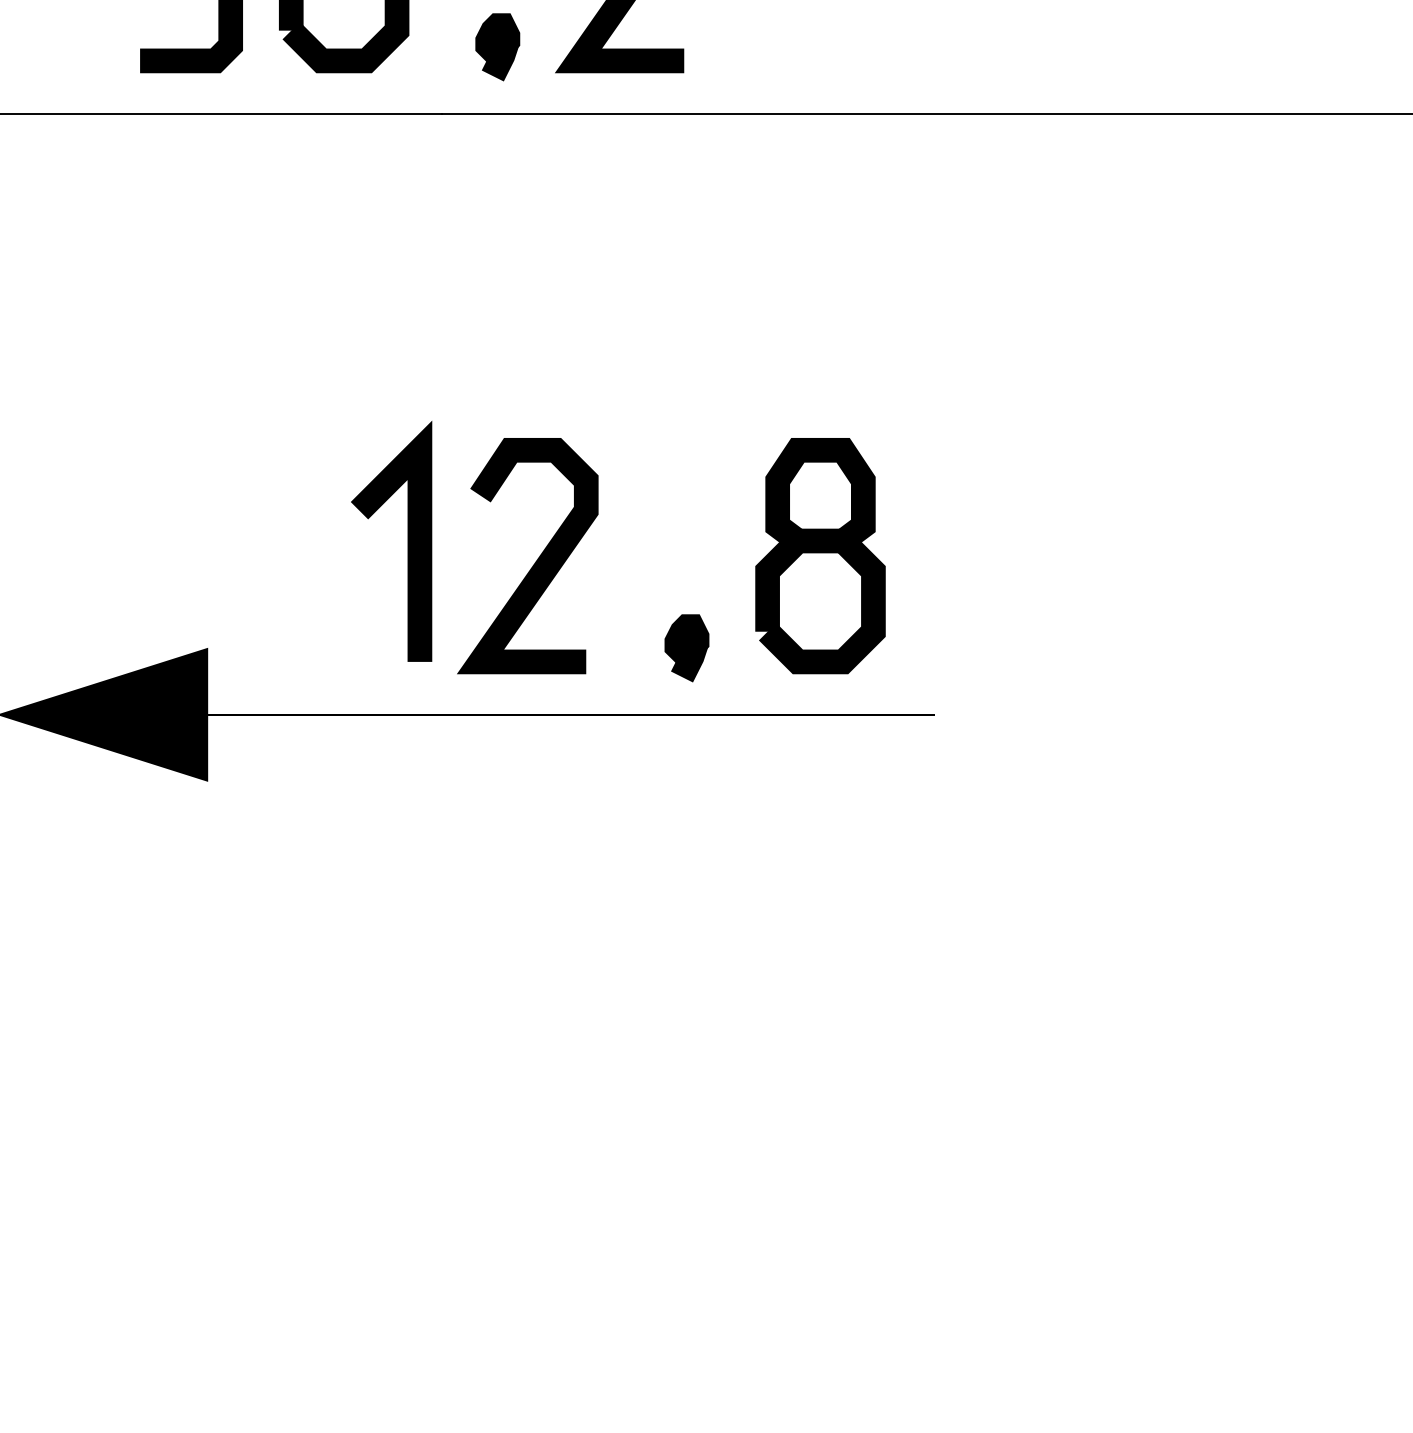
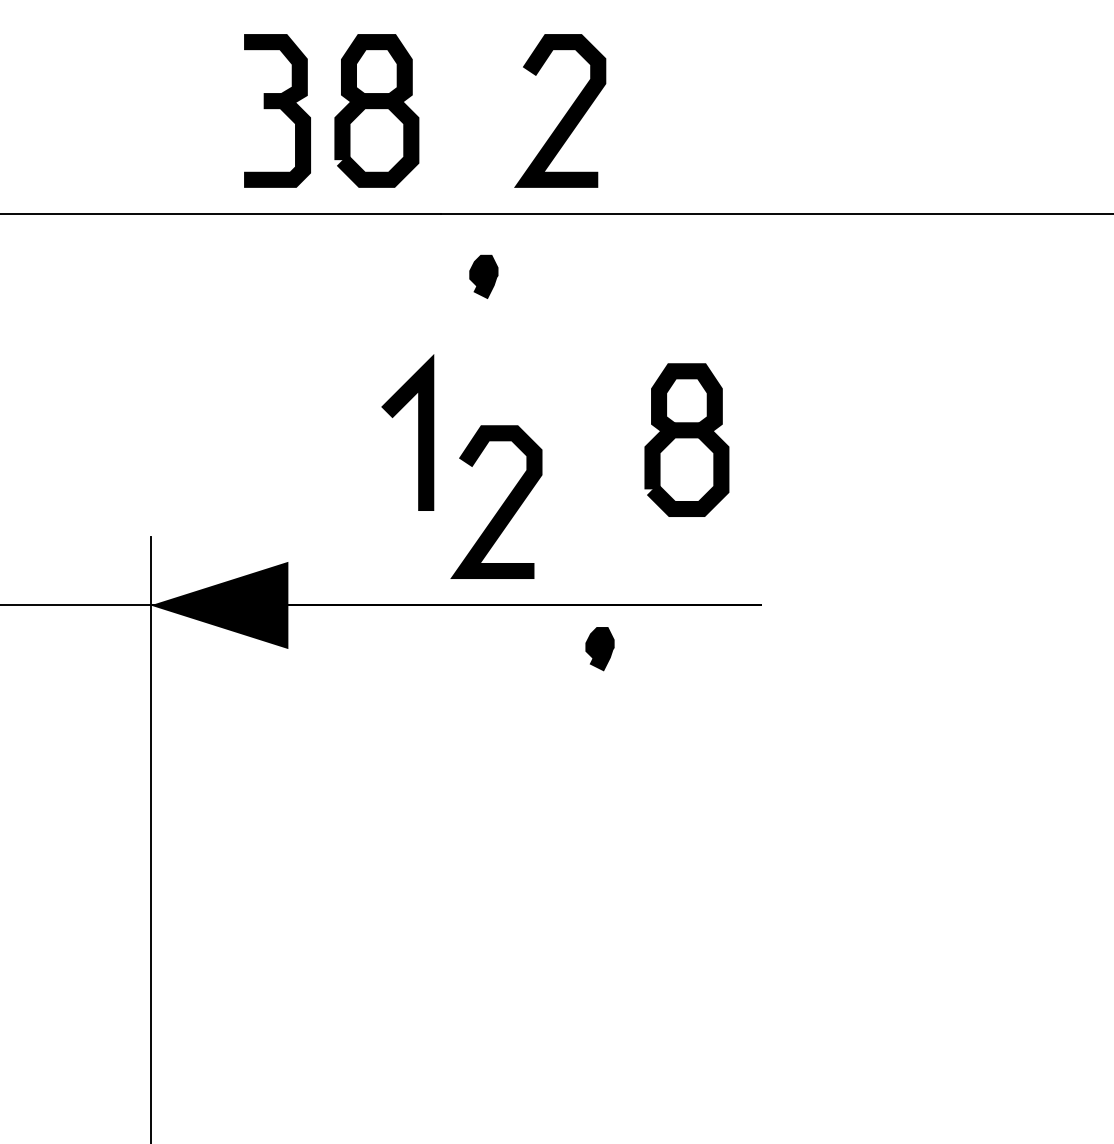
part: (497, 46) -> (483, 276), moved
line: (408, 541) -> (418, 432), moved
part: (819, 555) -> (686, 439), moved
part: (686, 648) -> (599, 649), moved

